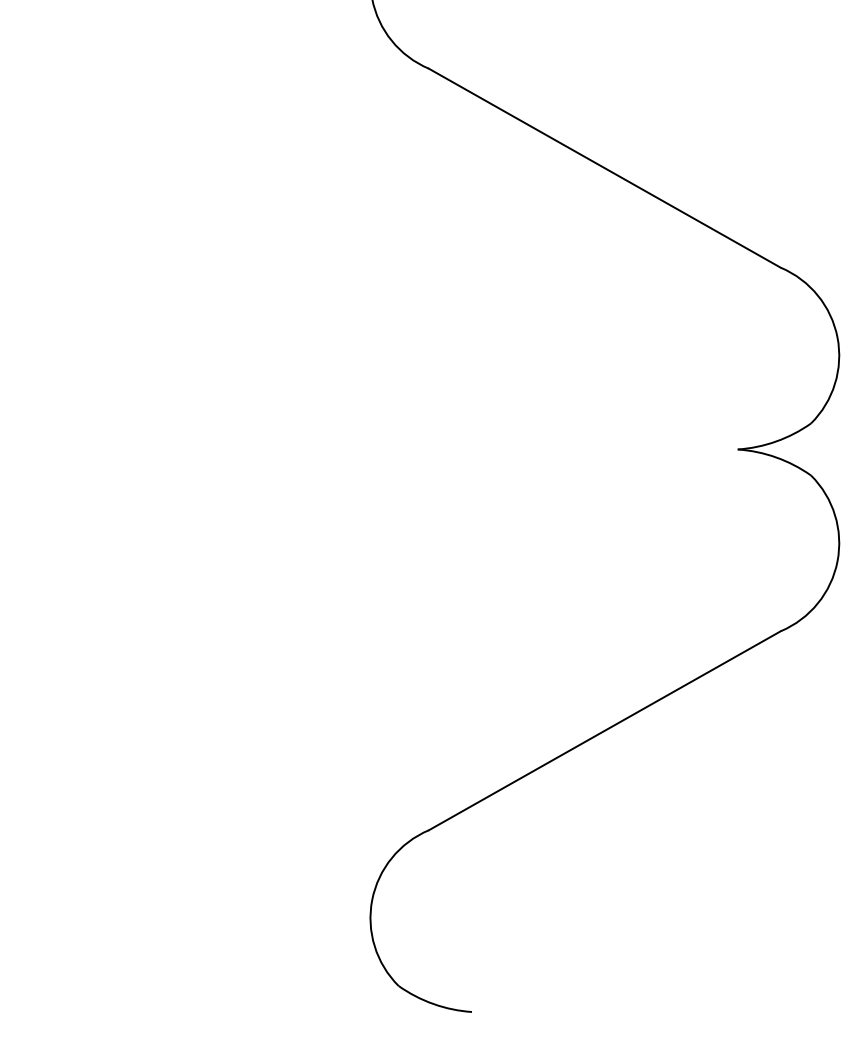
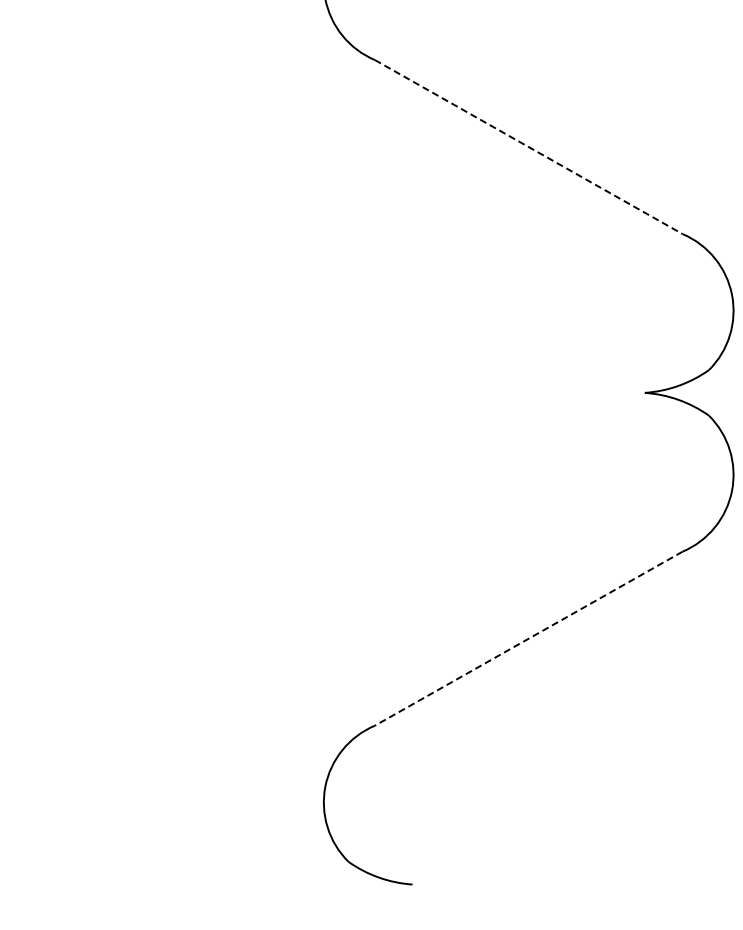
line: (604, 168) -> (528, 147), solid -> dashed
line: (604, 730) -> (528, 638), solid -> dashed

